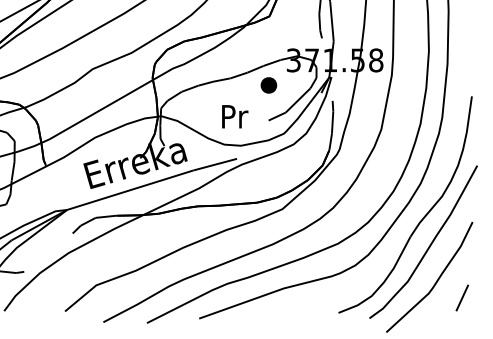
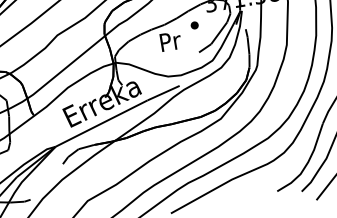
part: (268, 85) -> (194, 25), size x0.62
text: (235, 116) -> (171, 41), moved

